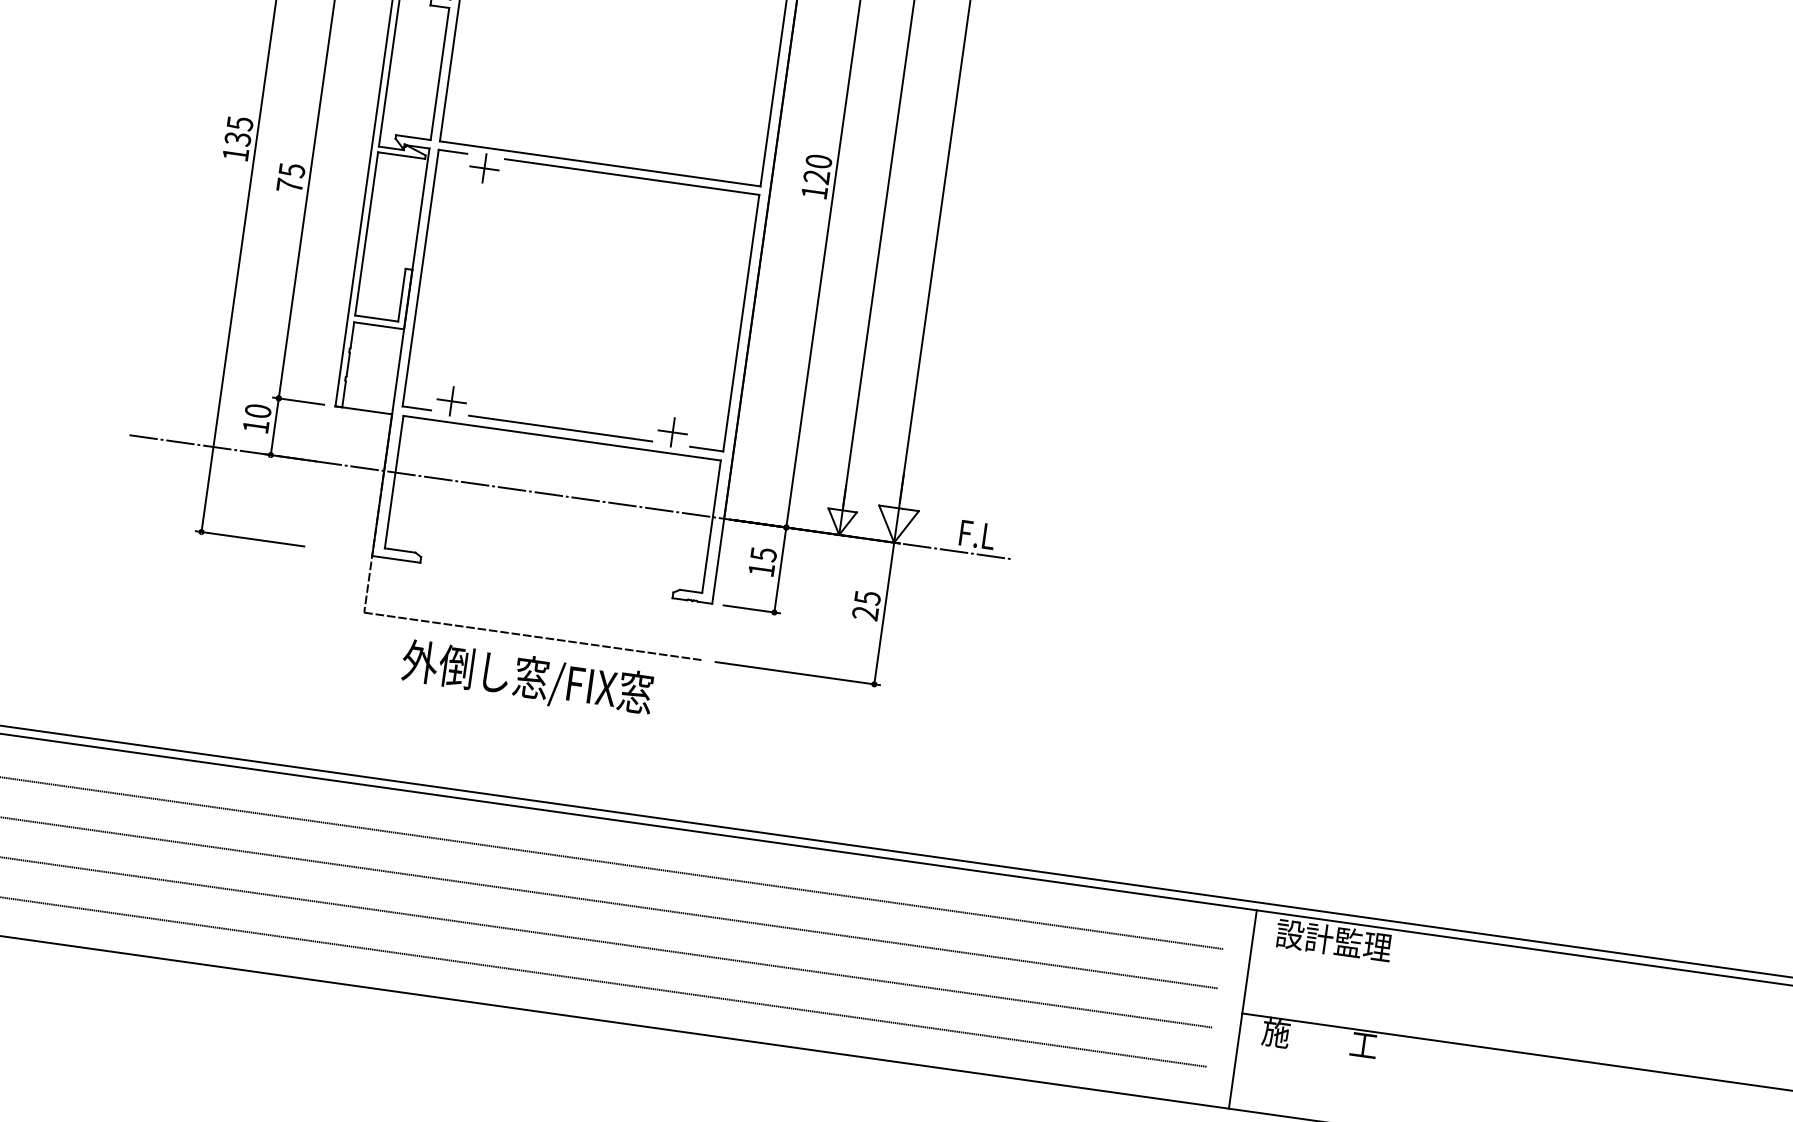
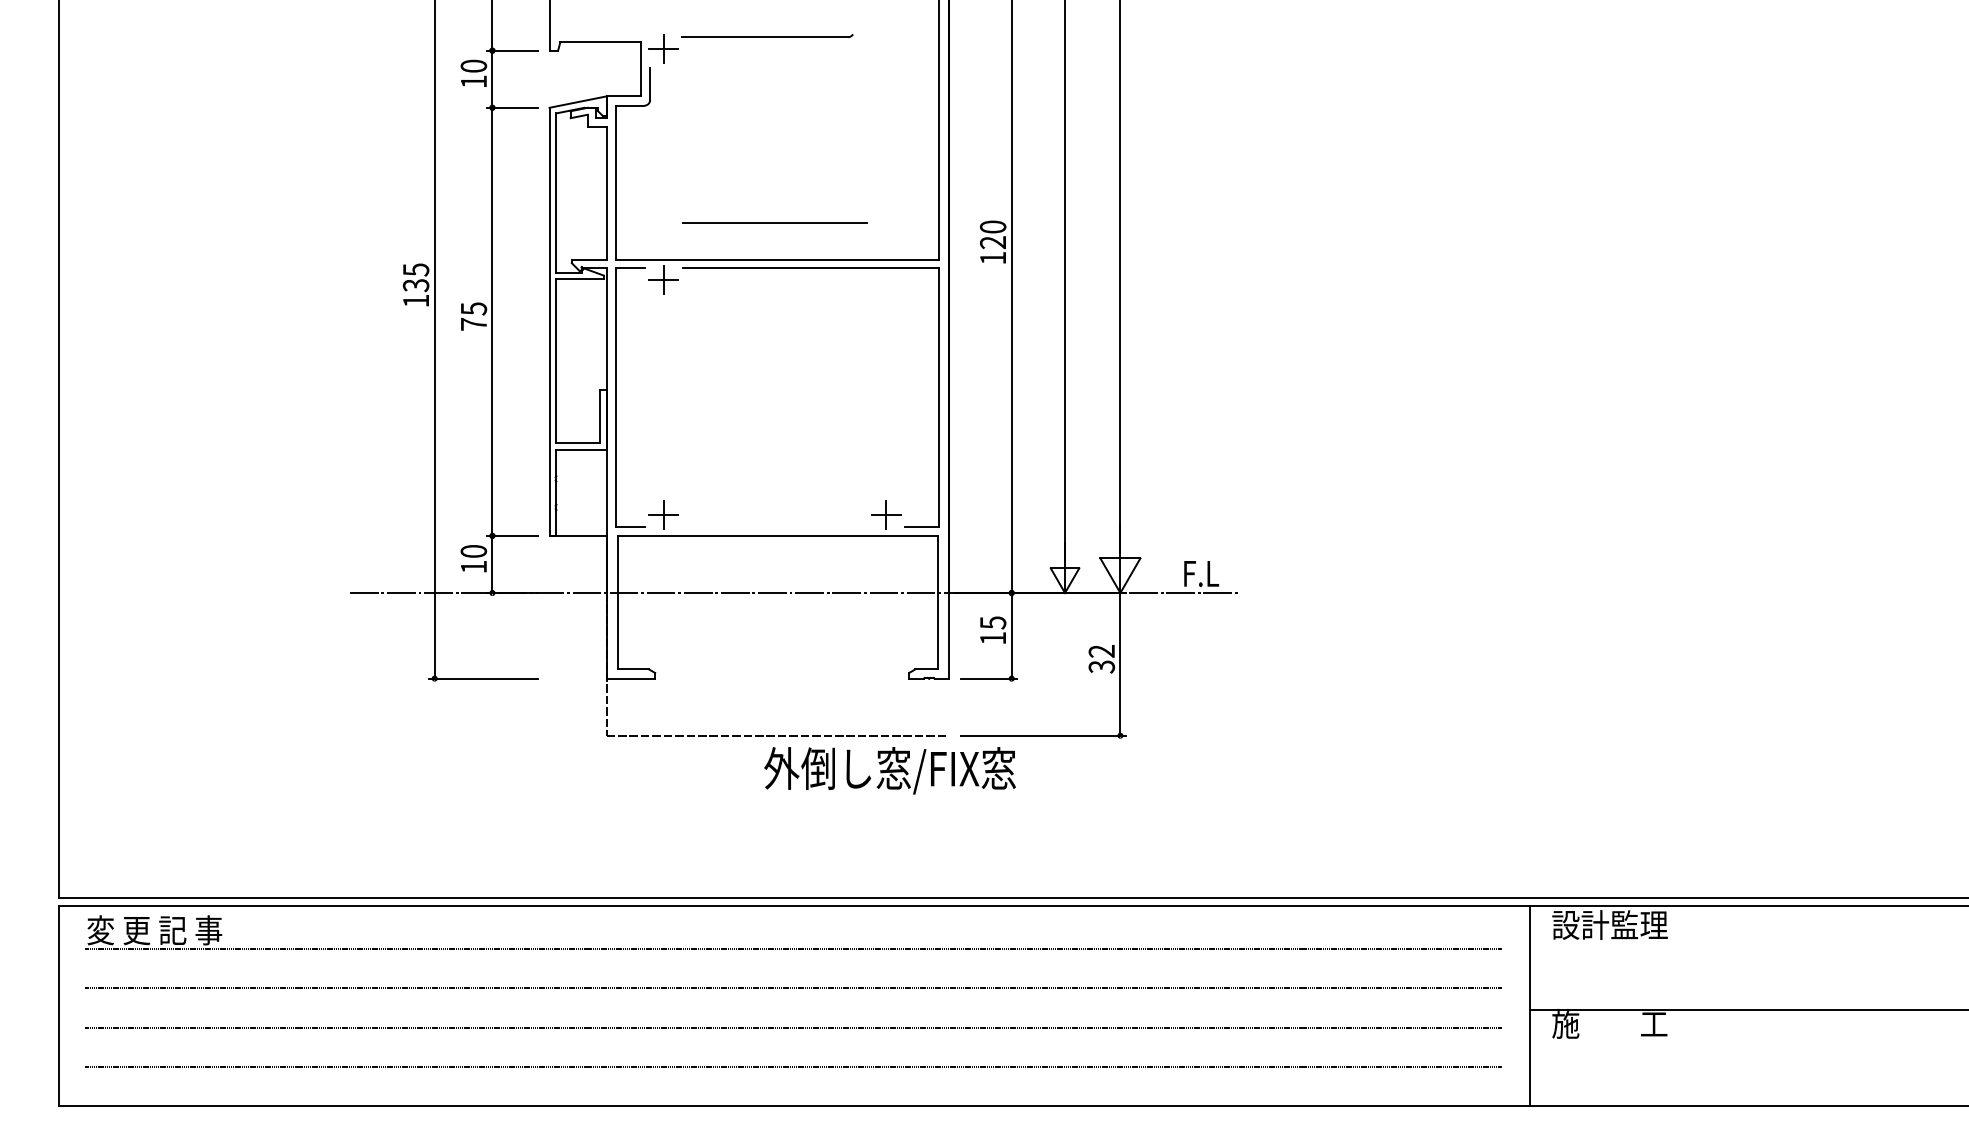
line: (560, 428) -> (774, 222), moved
text: (866, 606) -> (1101, 659), 25 -> 32
text: (526, 678) -> (889, 770), moved

